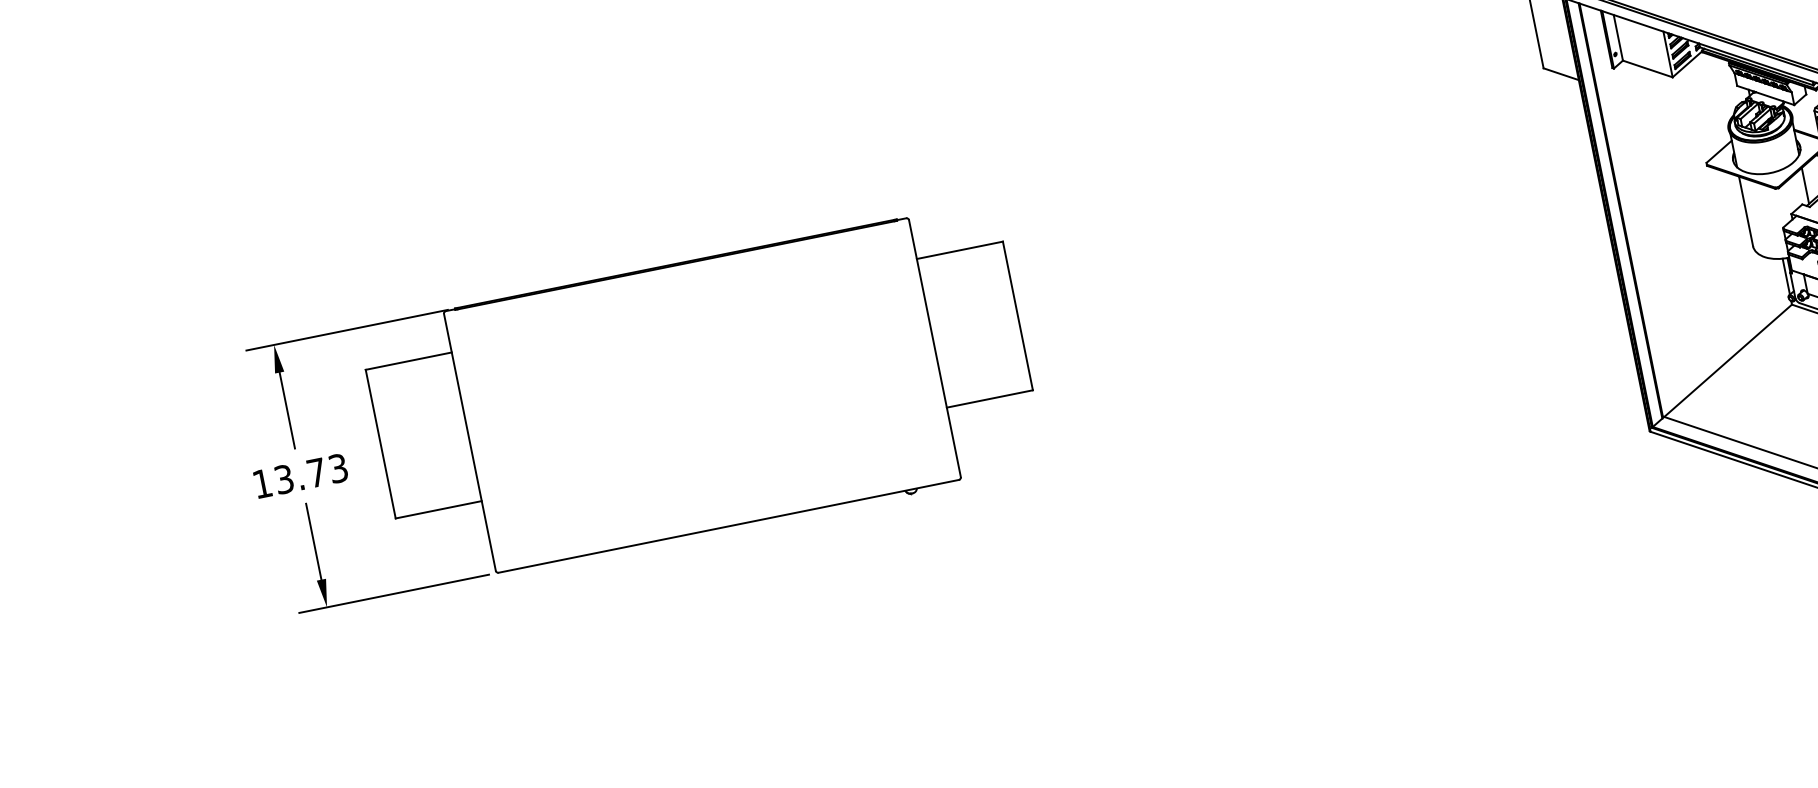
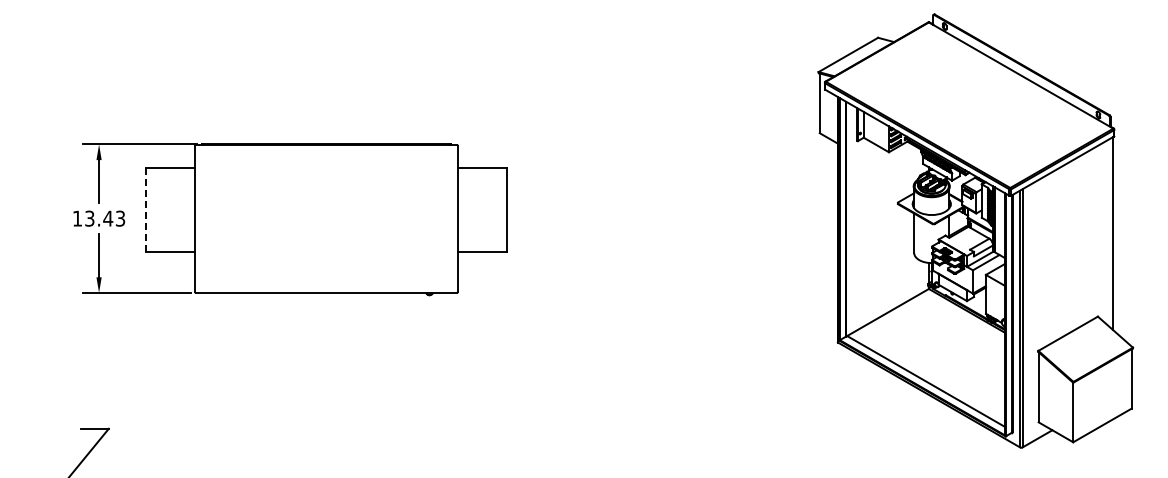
line: (381, 443) -> (146, 209), solid -> dashed
text: (317, 472) -> (108, 218), 13.73 -> 13.43

